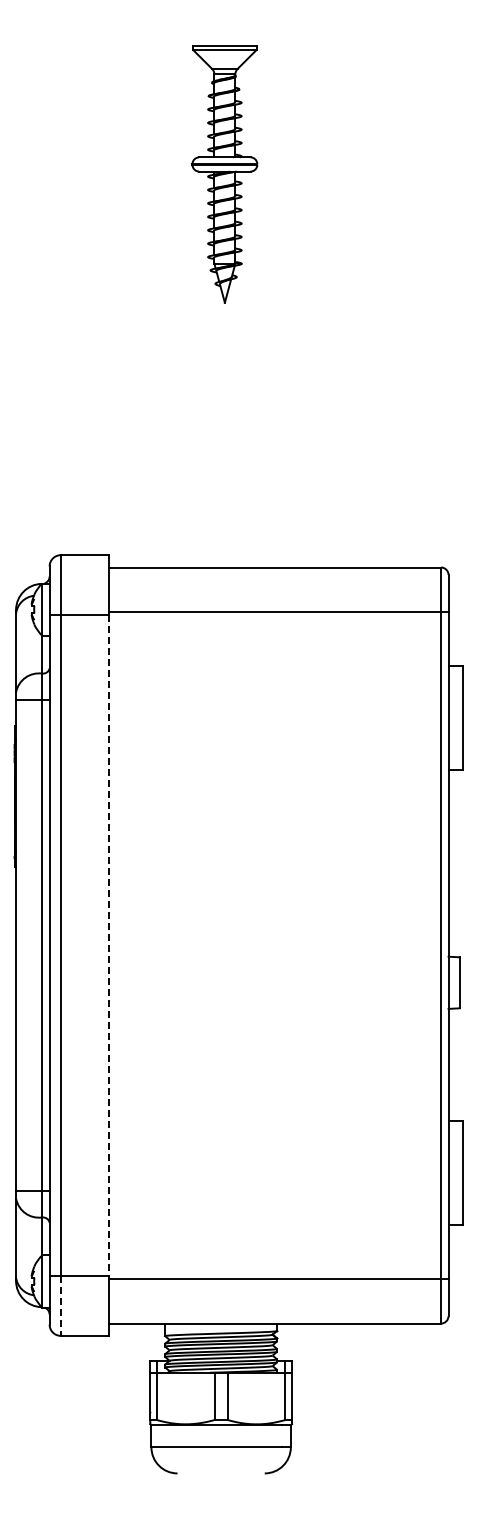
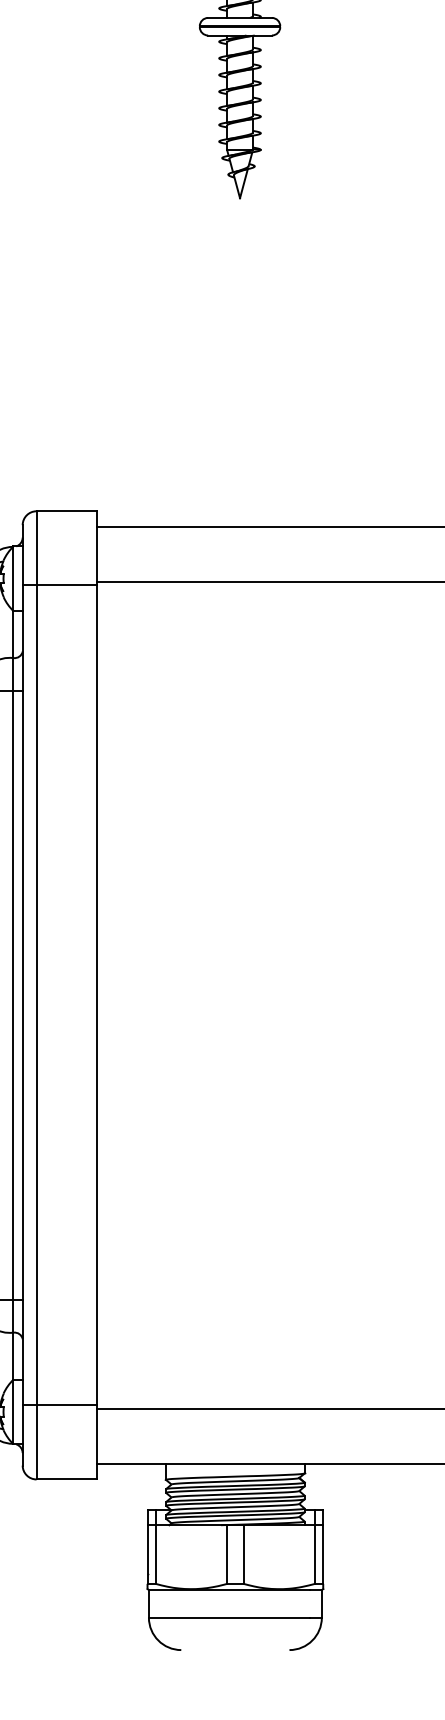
line: (109, 945) -> (96, 995), dashed -> solid
line: (60, 1306) -> (36, 1443), dashed -> solid

